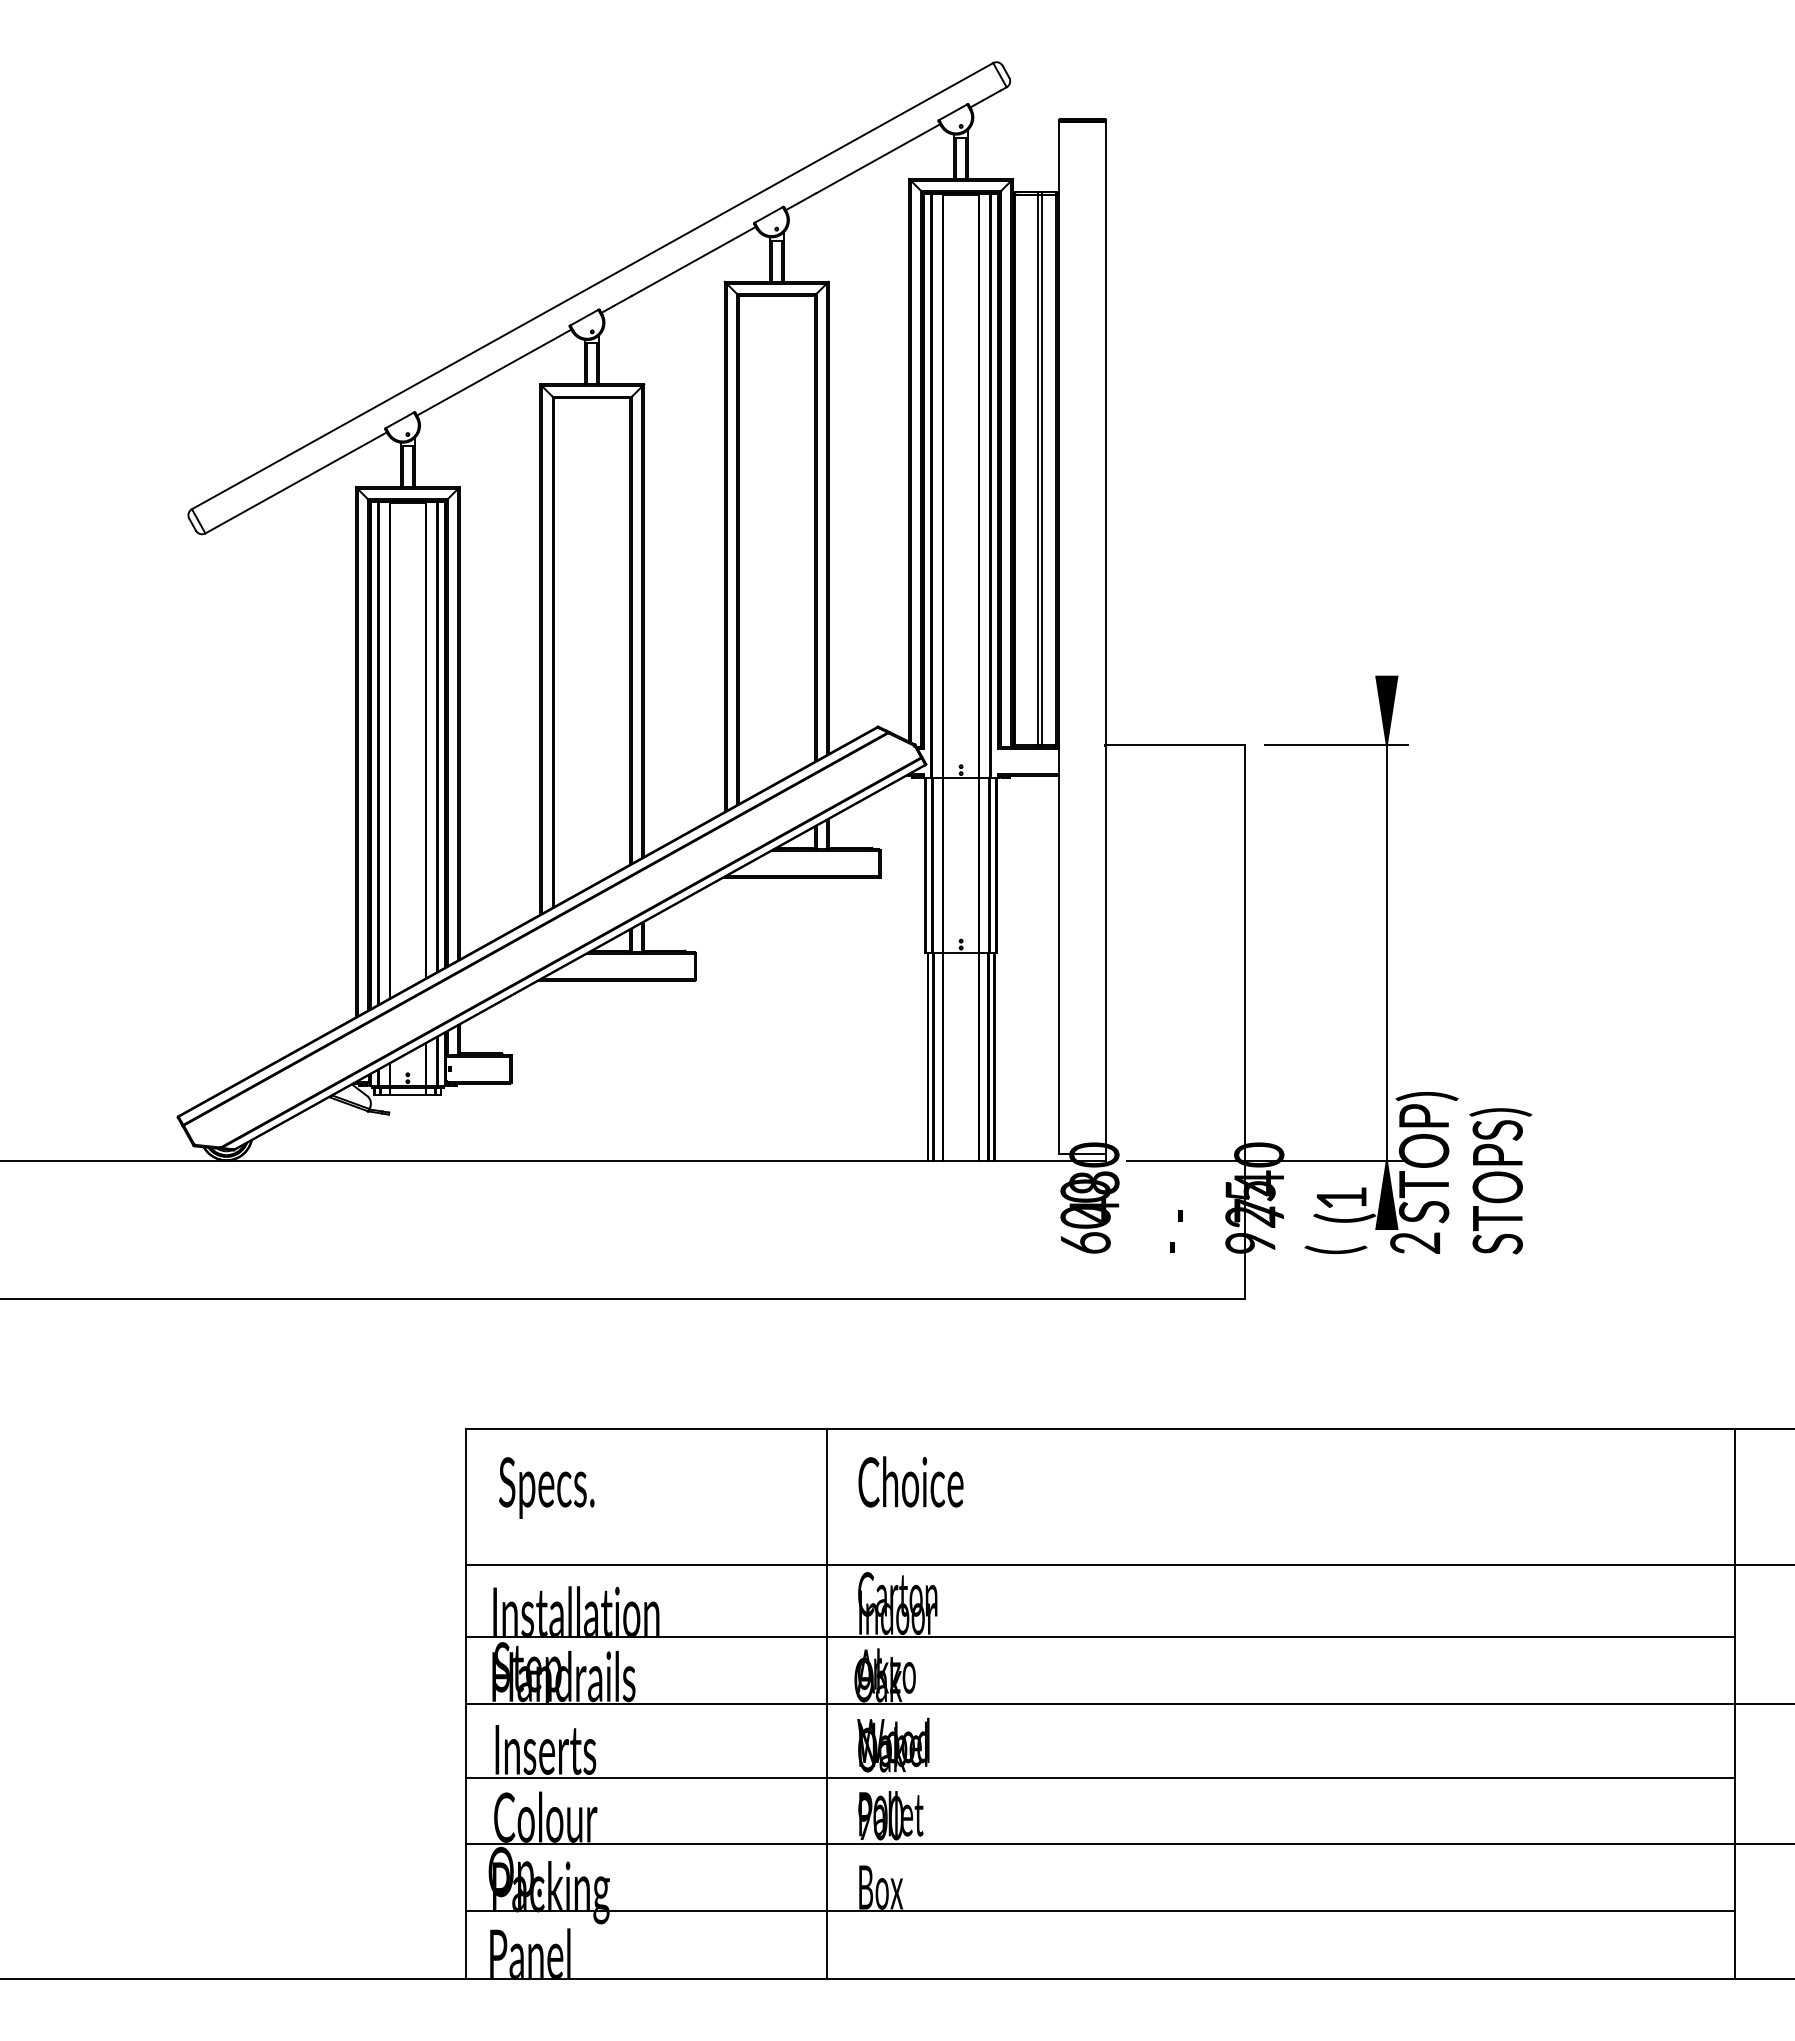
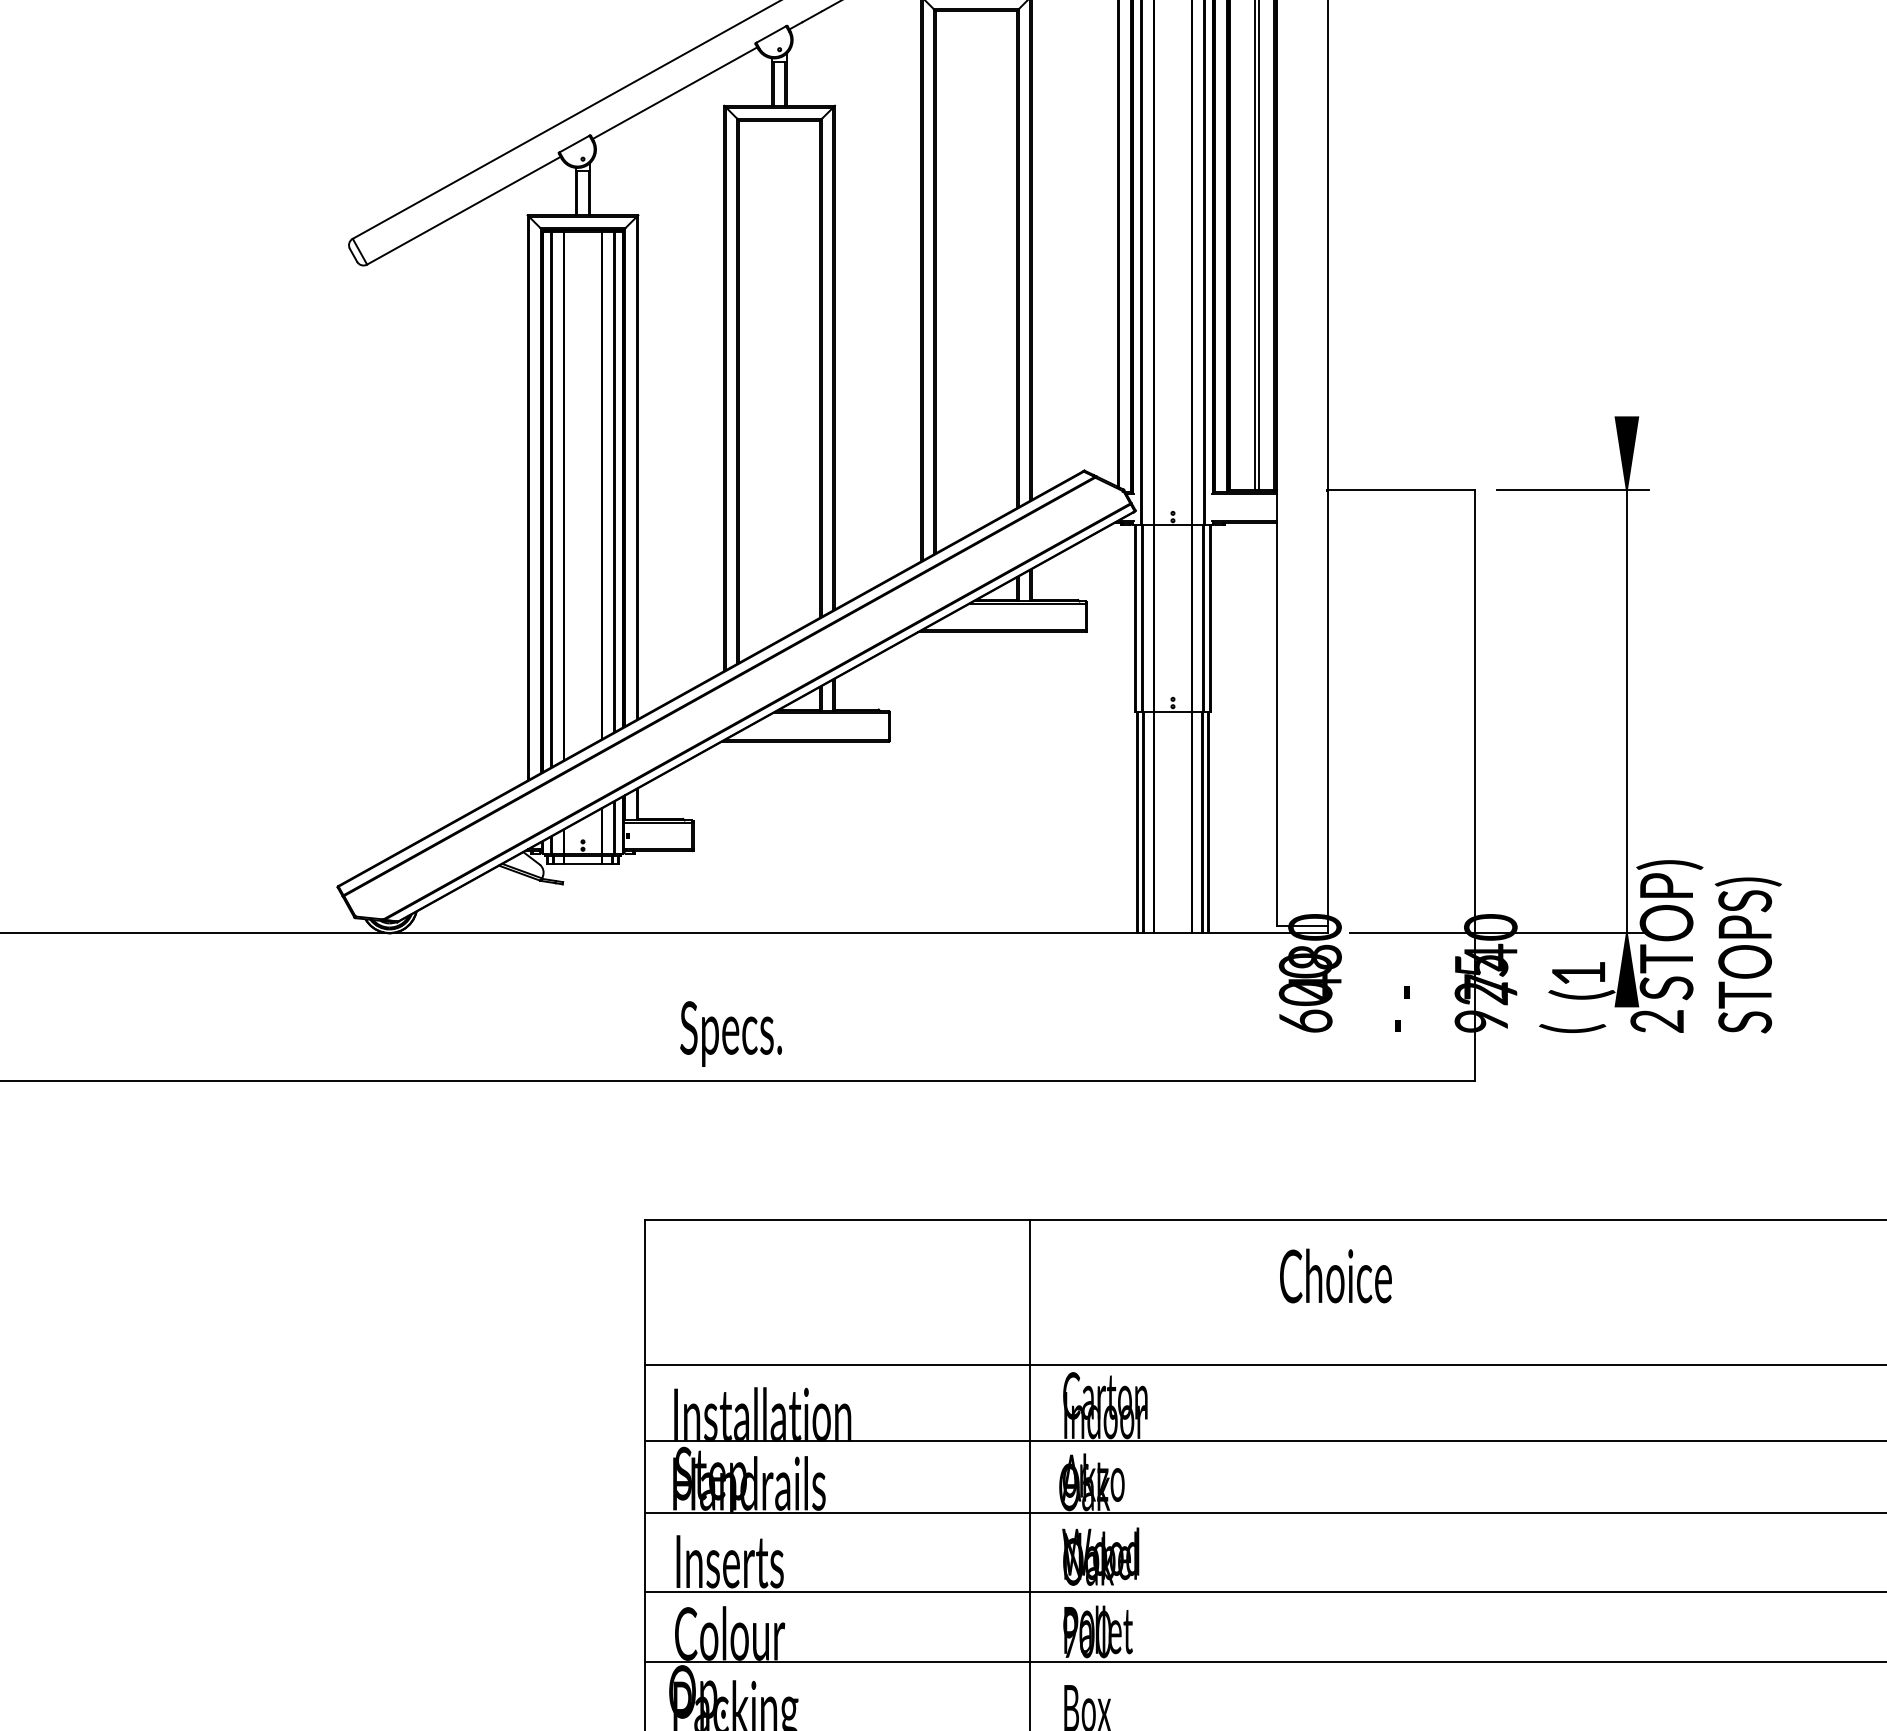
text: (910, 1481) -> (1335, 1275), moved
text: (546, 1487) -> (730, 1033), moved

